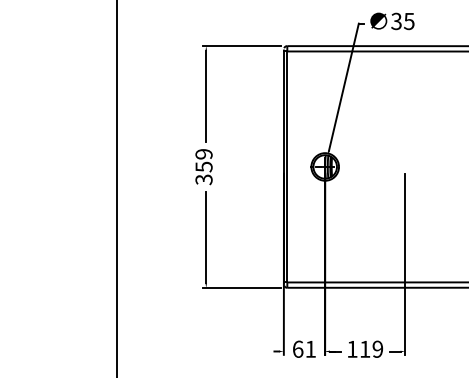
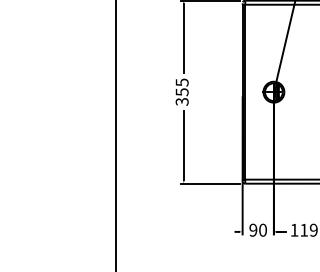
text: (203, 154) -> (181, 82), 359 -> 355
text: (304, 348) -> (258, 229), 61 -> 90

